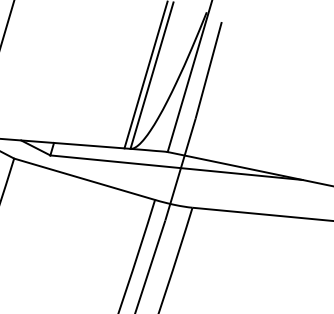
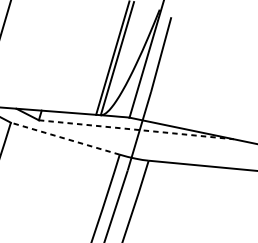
line: (176, 167) -> (136, 129), solid -> dashed
line: (84, 179) -> (65, 138), solid -> dashed

